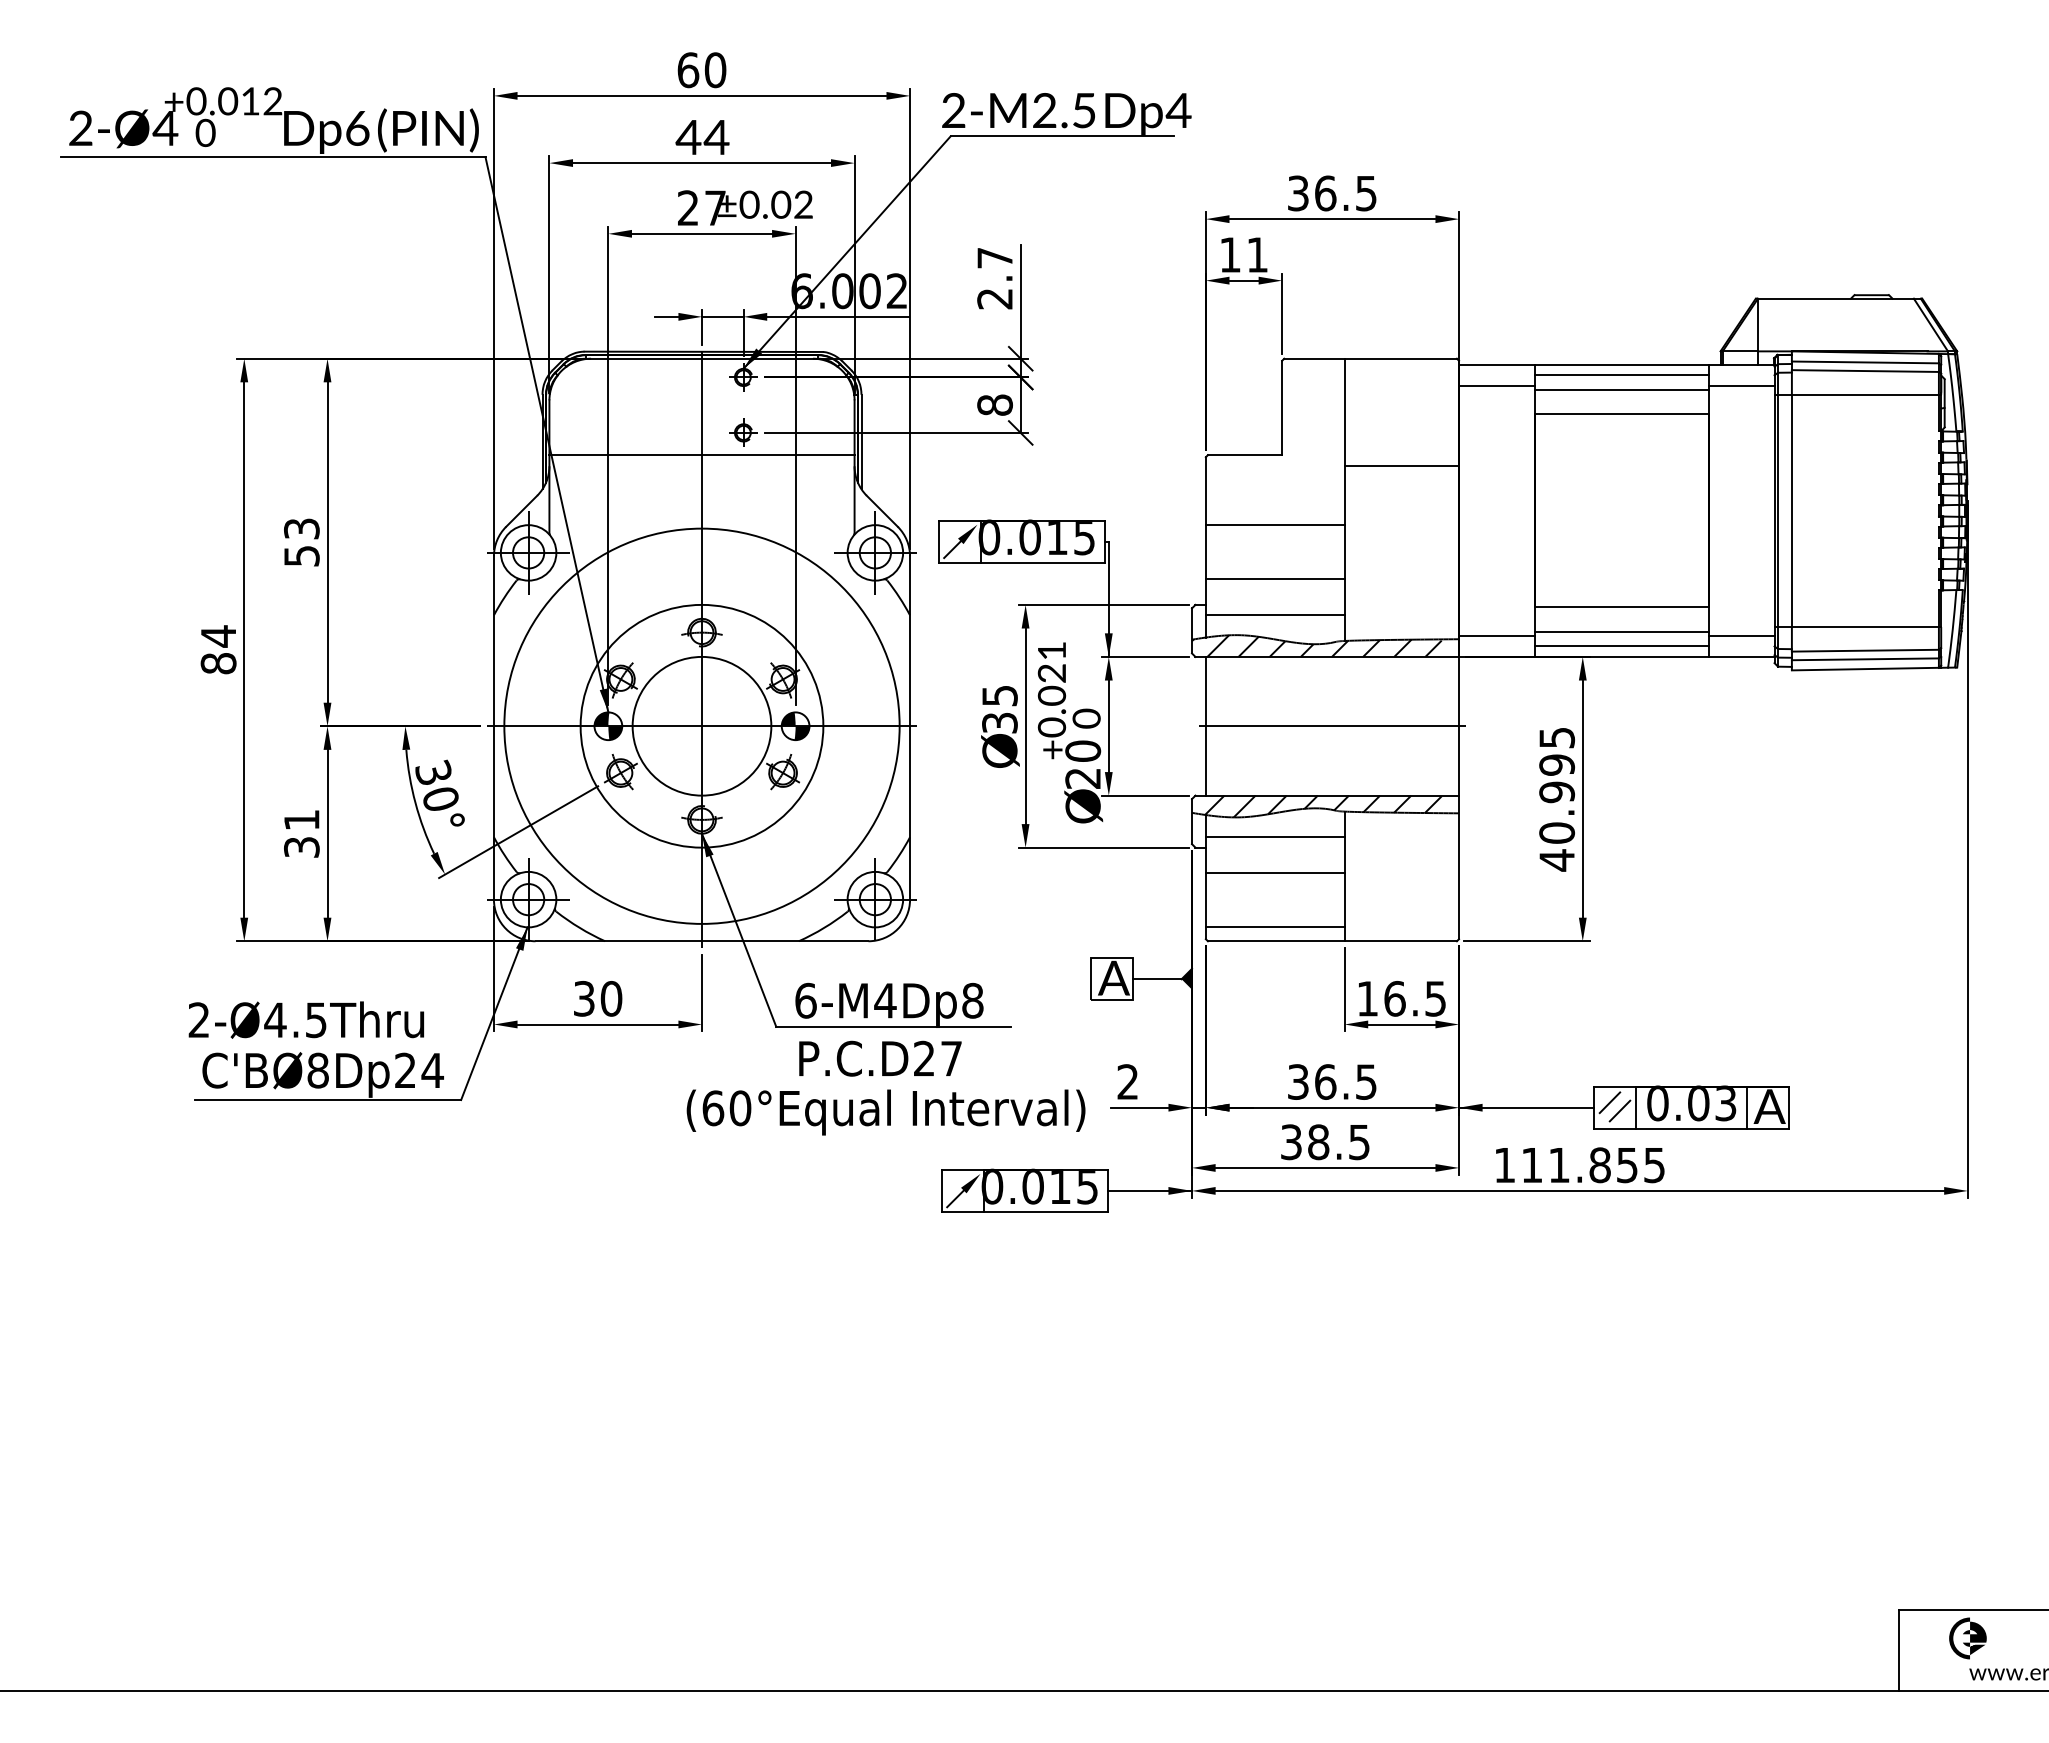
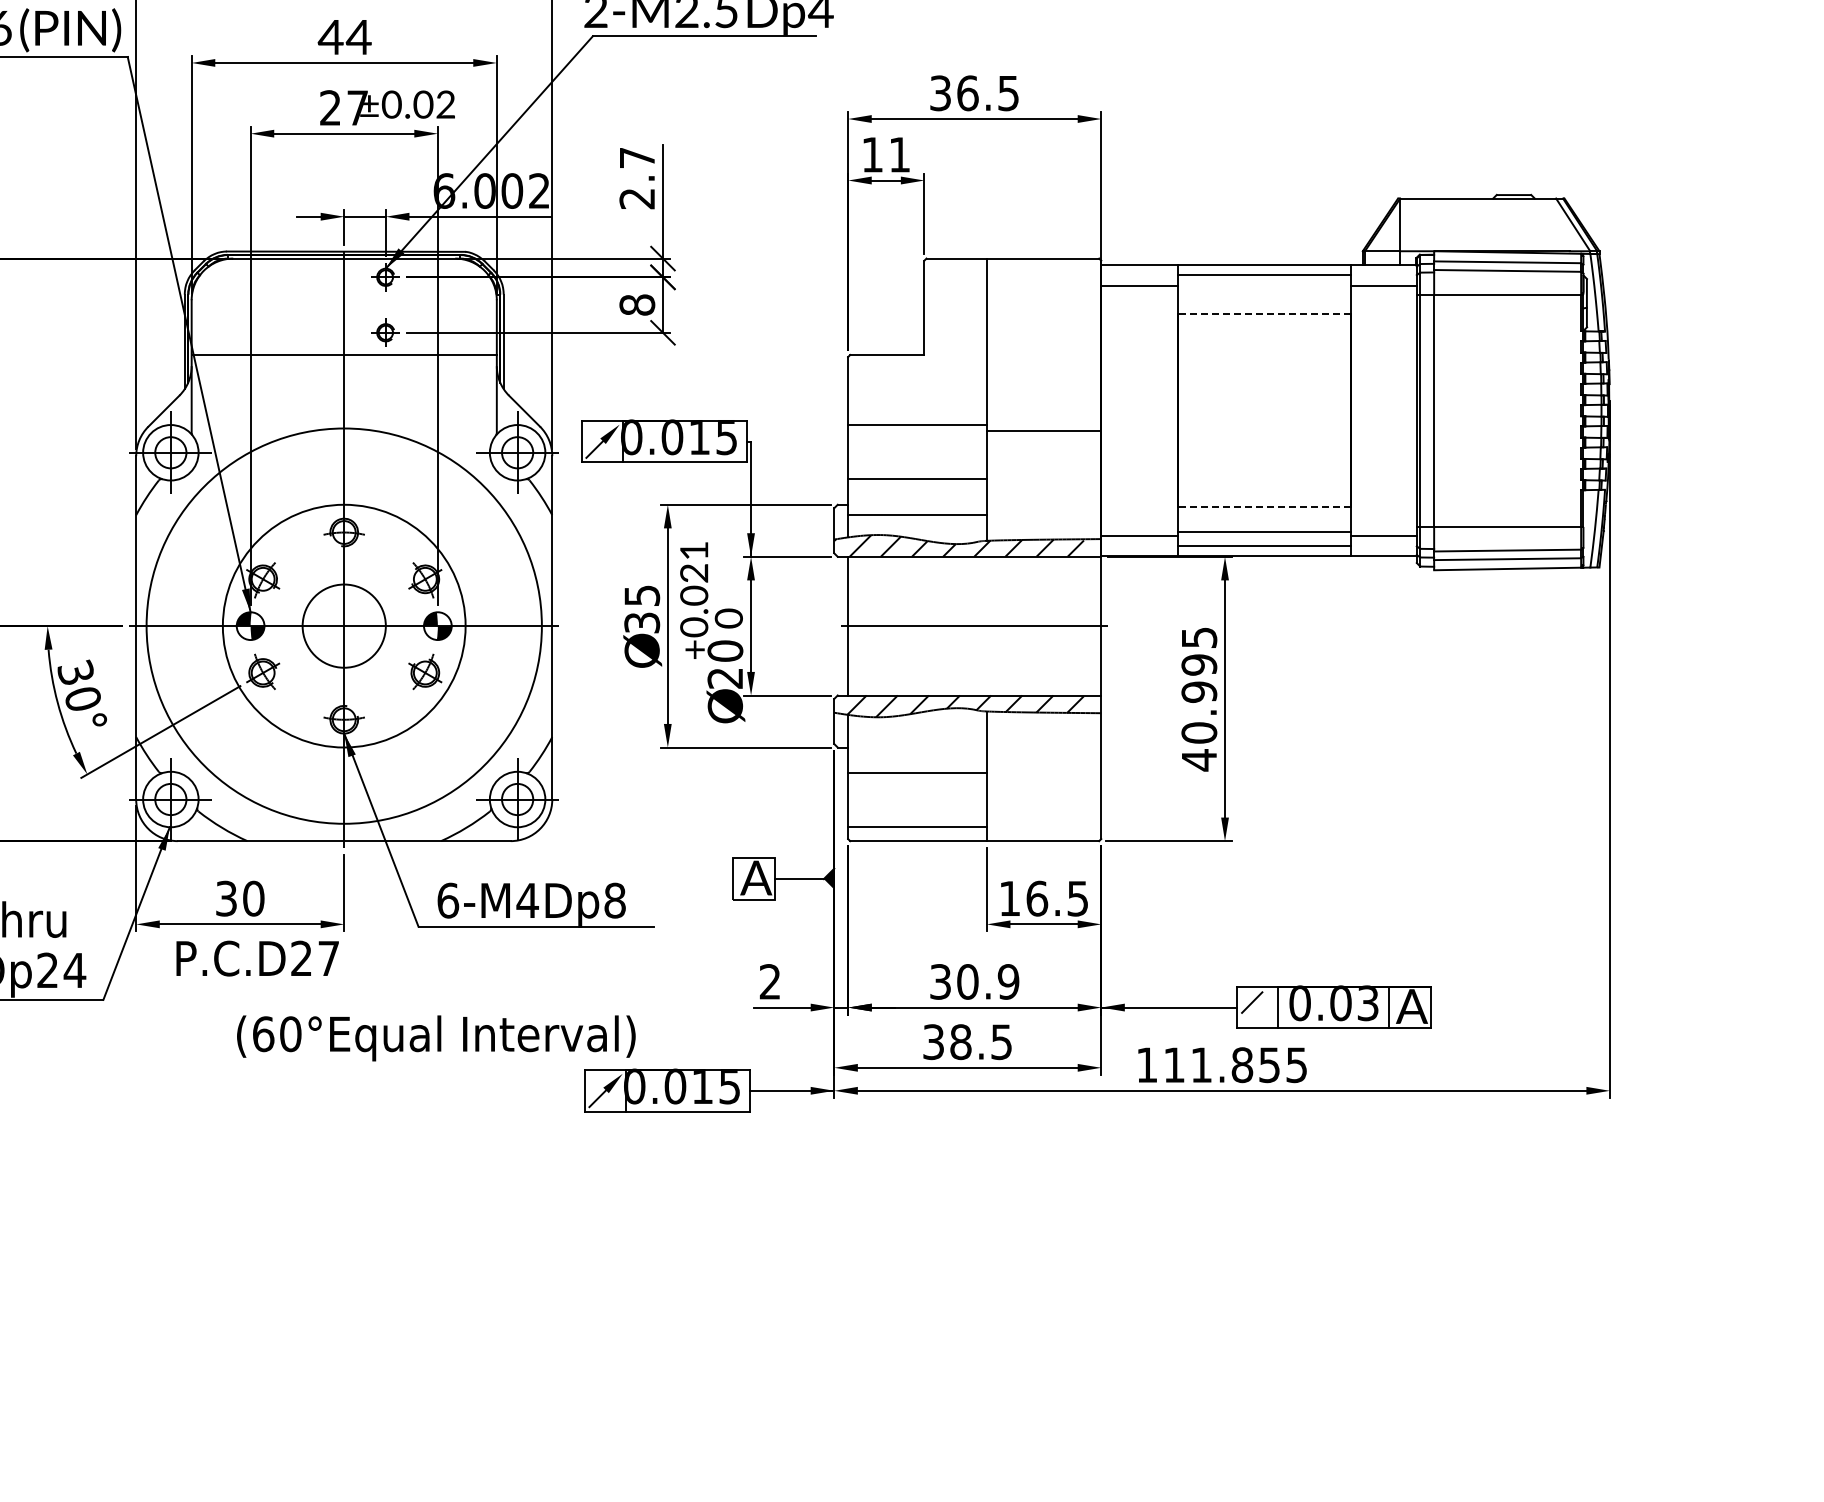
line: (1621, 389) -> (1263, 289), removed
line: (1621, 414) -> (1263, 314), solid -> dashed
line: (1401, 466) -> (1043, 431), moved
line: (1621, 607) -> (1263, 507), solid -> dashed
circle: (701, 725) -> (343, 625), size x0.6
line: (1274, 837) -> (916, 737), removed
text: (880, 1058) -> (257, 958), moved
text: (1345, 1081) -> (987, 981), 36.5 -> 30.9
line: (1619, 1110) -> (1261, 1010), removed
text: (885, 1112) -> (435, 1038), moved

